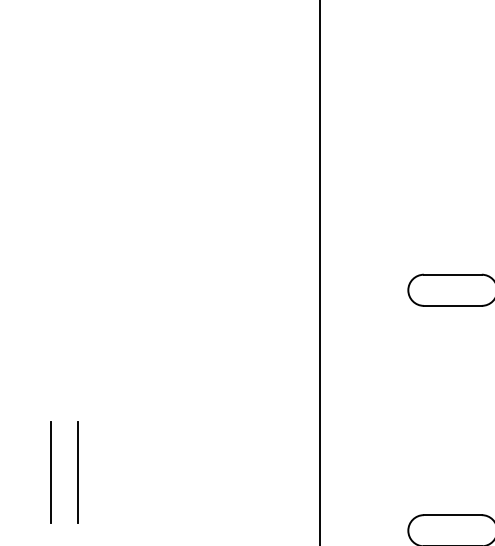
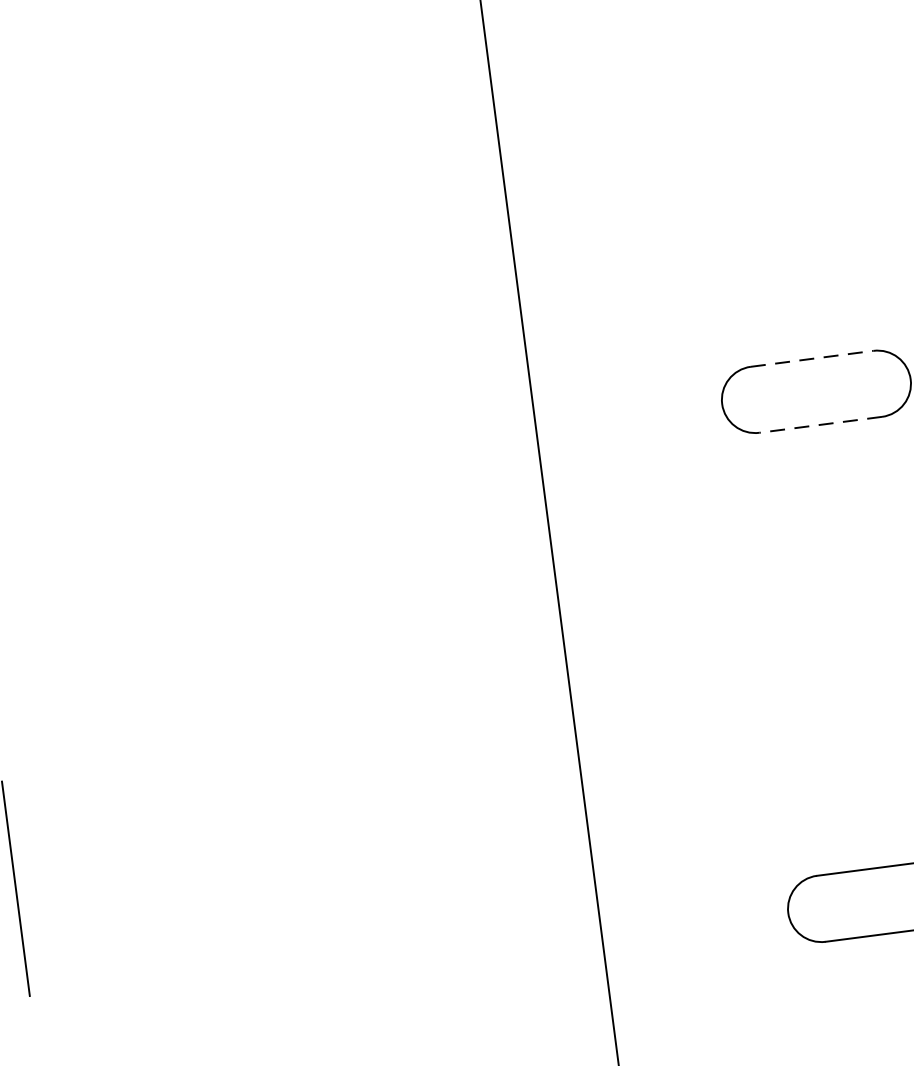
line: (452, 274) -> (811, 358), solid -> dashed
line: (452, 305) -> (819, 424), solid -> dashed
line: (77, 472) -> (71, 880), removed

